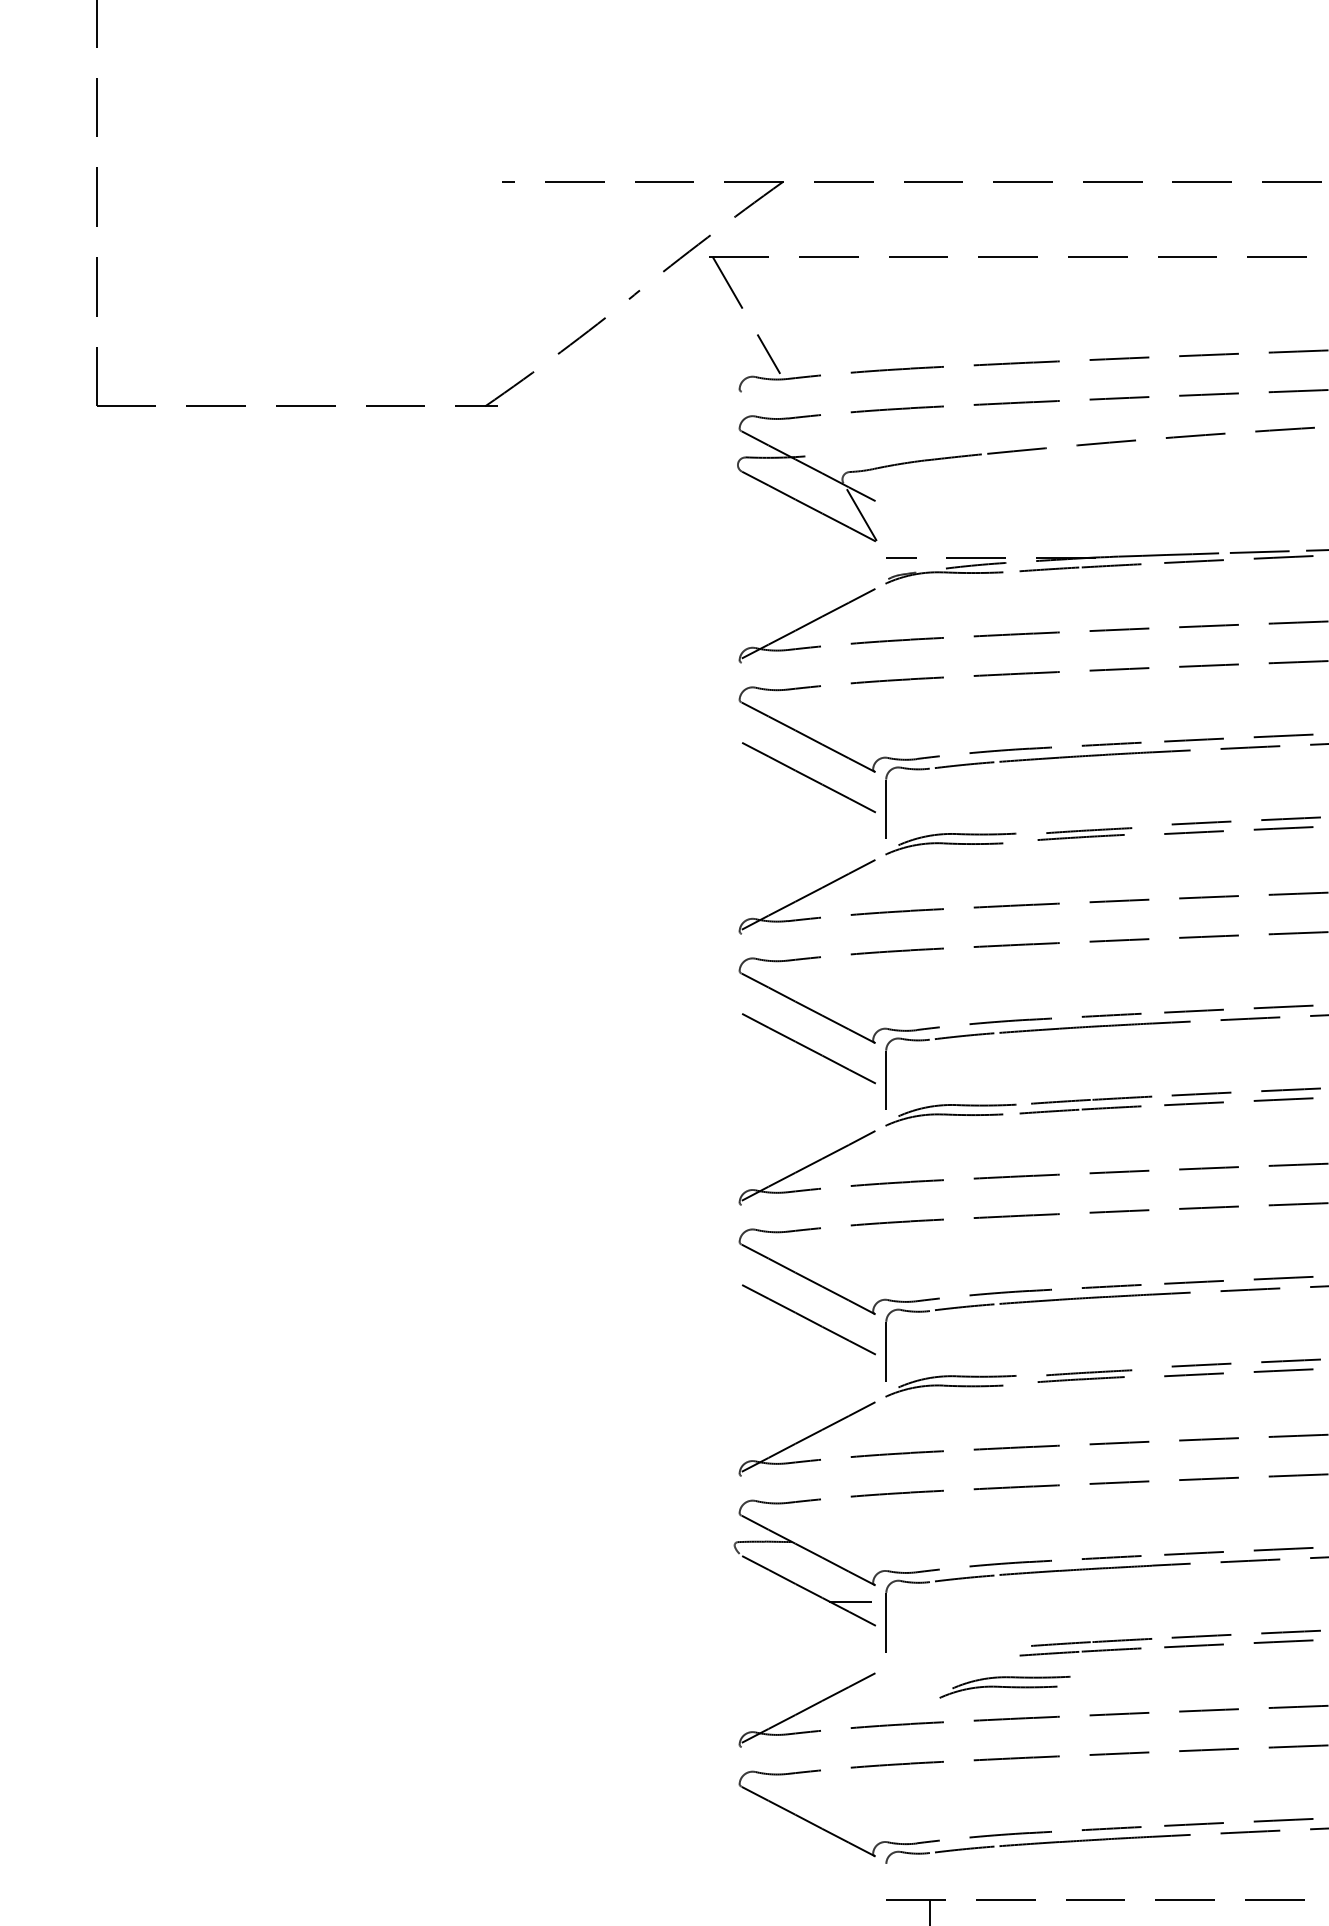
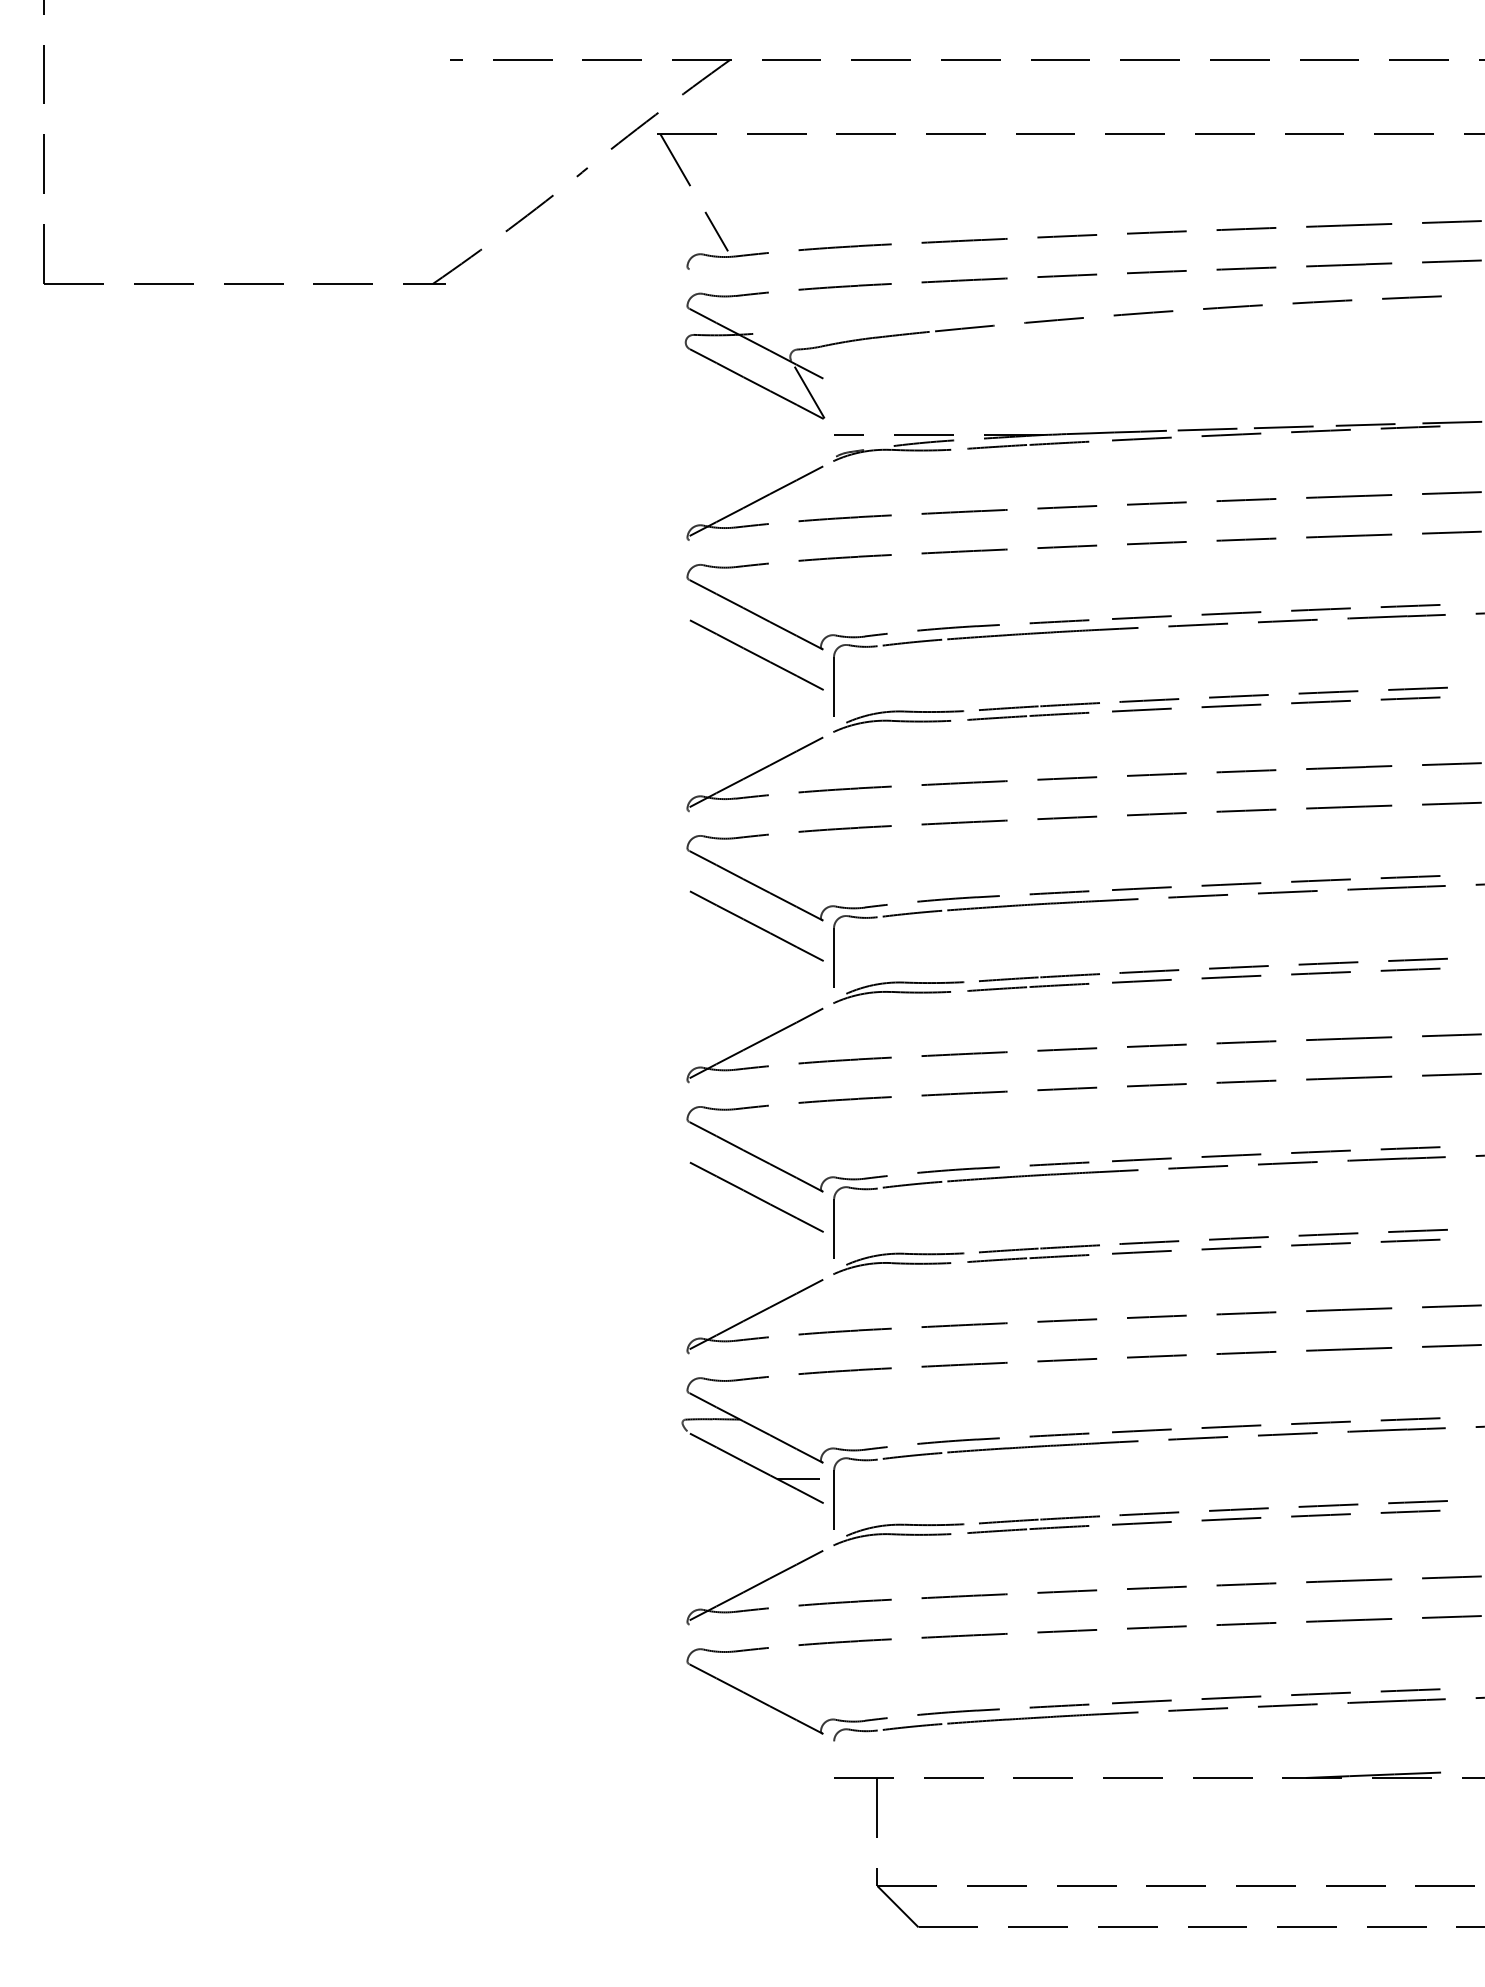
part: (1085, 834) -> (1033, 711), size x1.43
part: (1085, 1376) -> (1033, 1253), size x1.43
part: (1004, 1687) -> (898, 1534), moved

